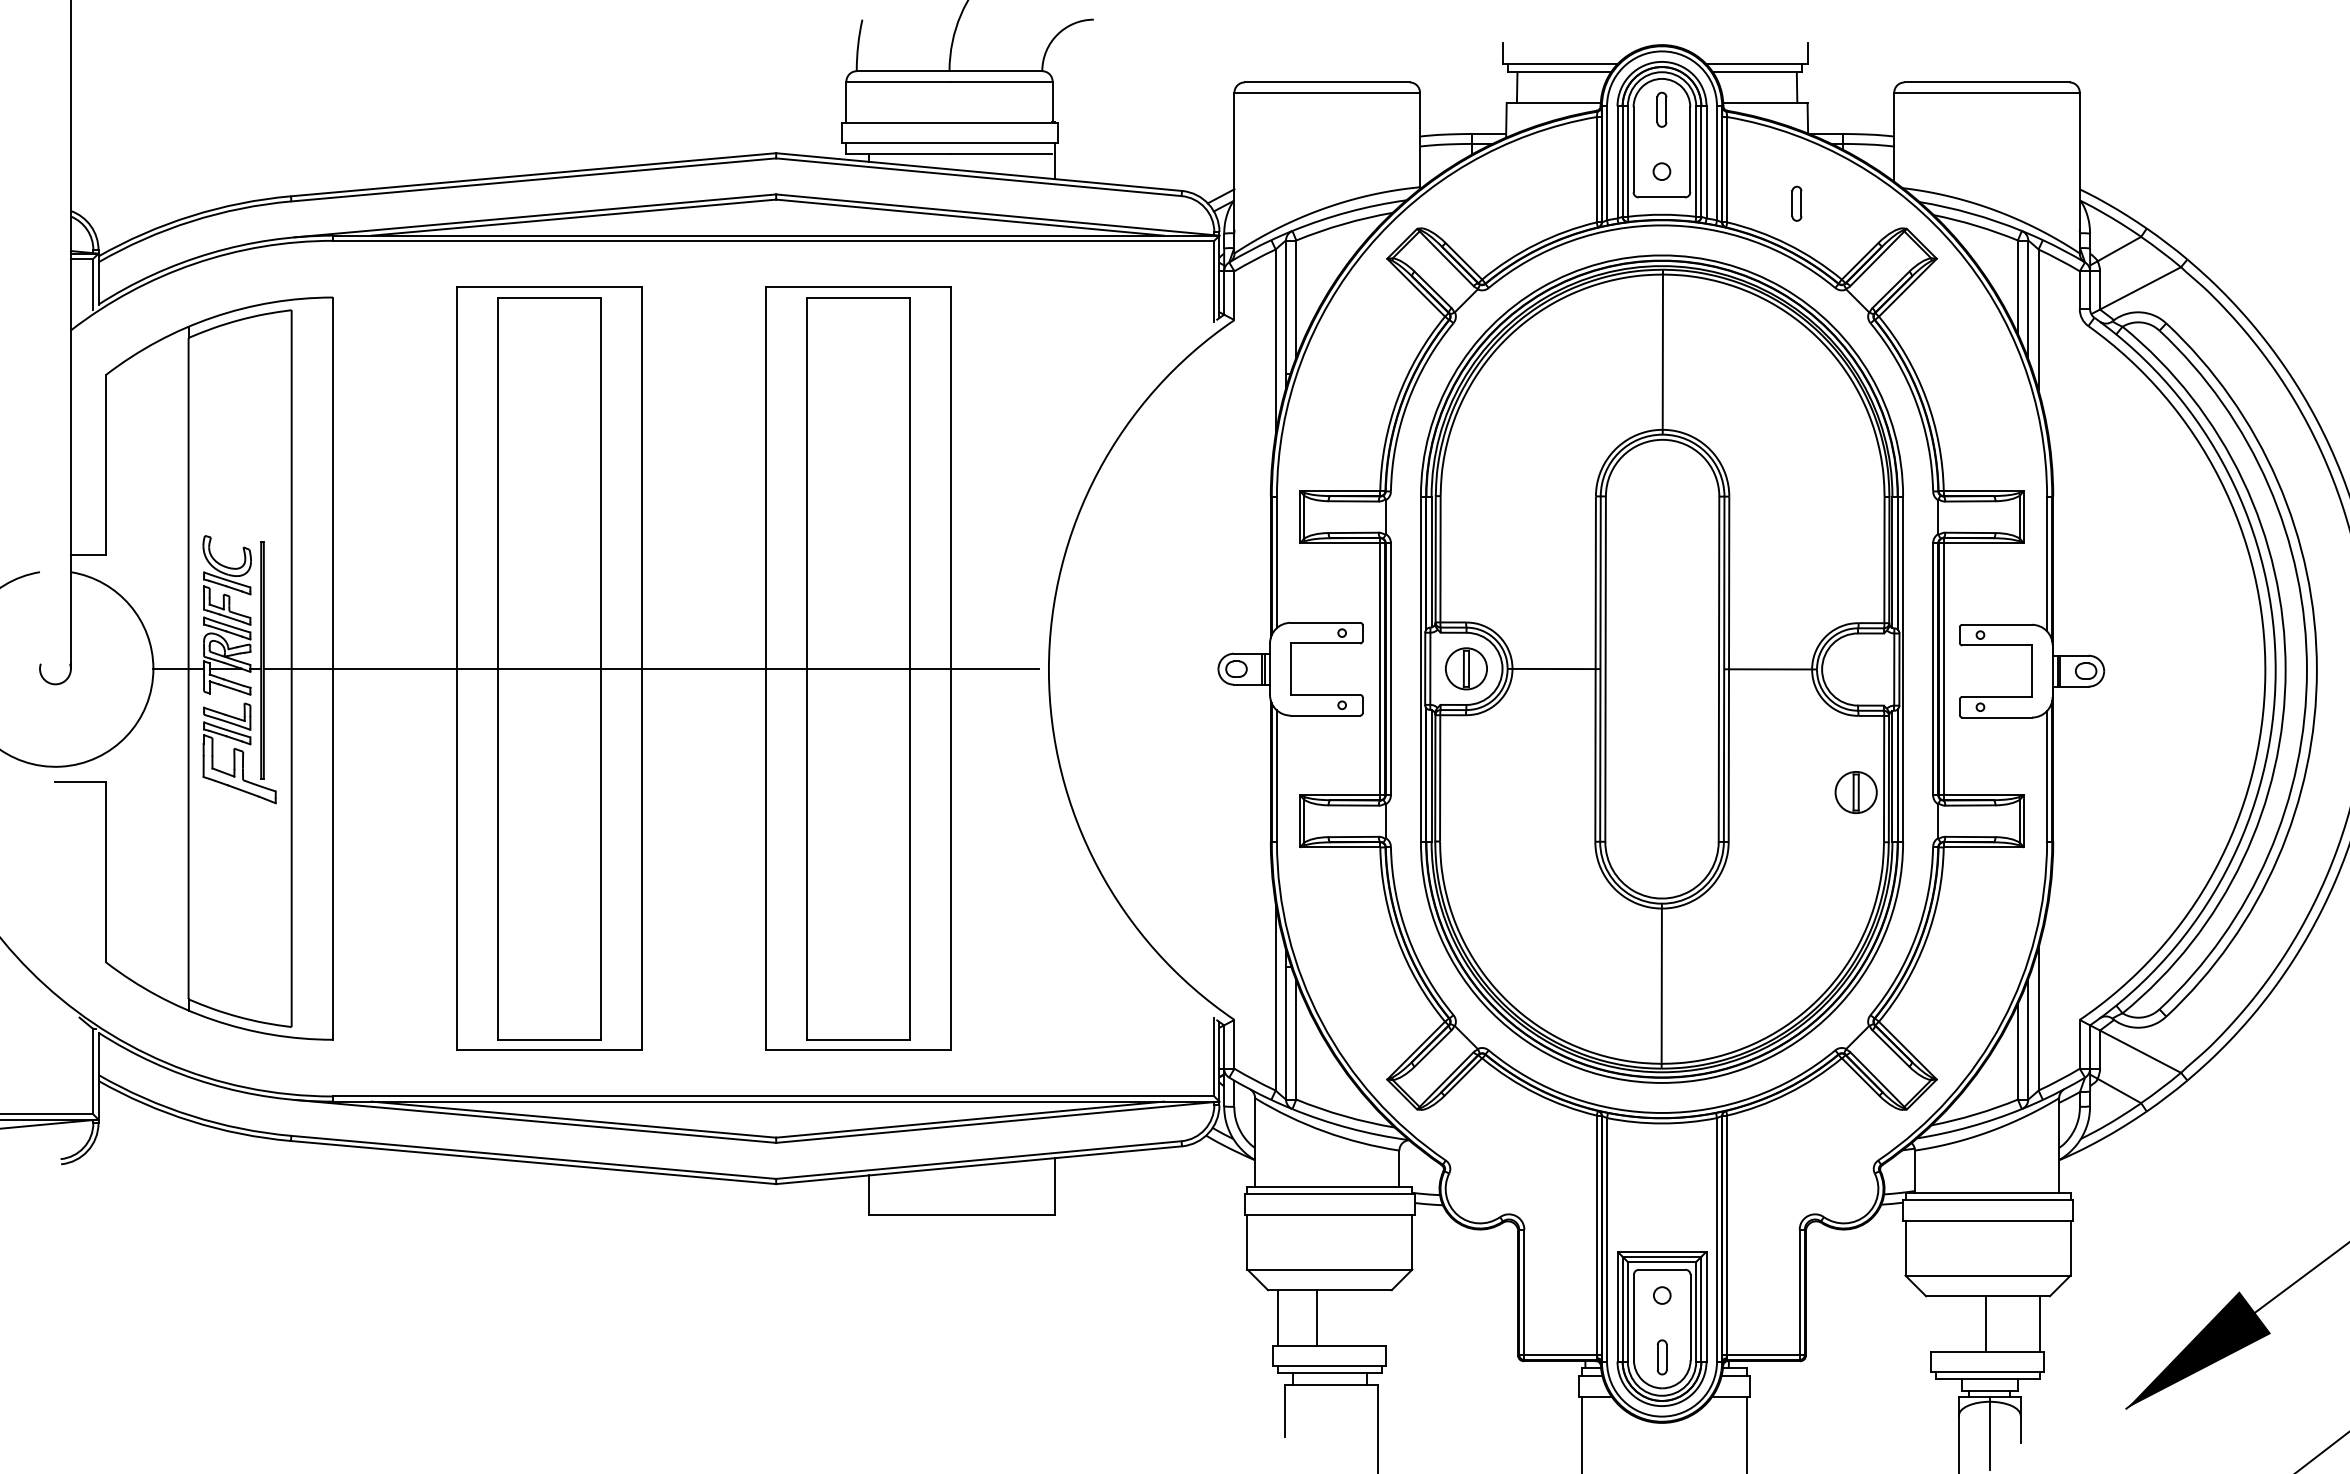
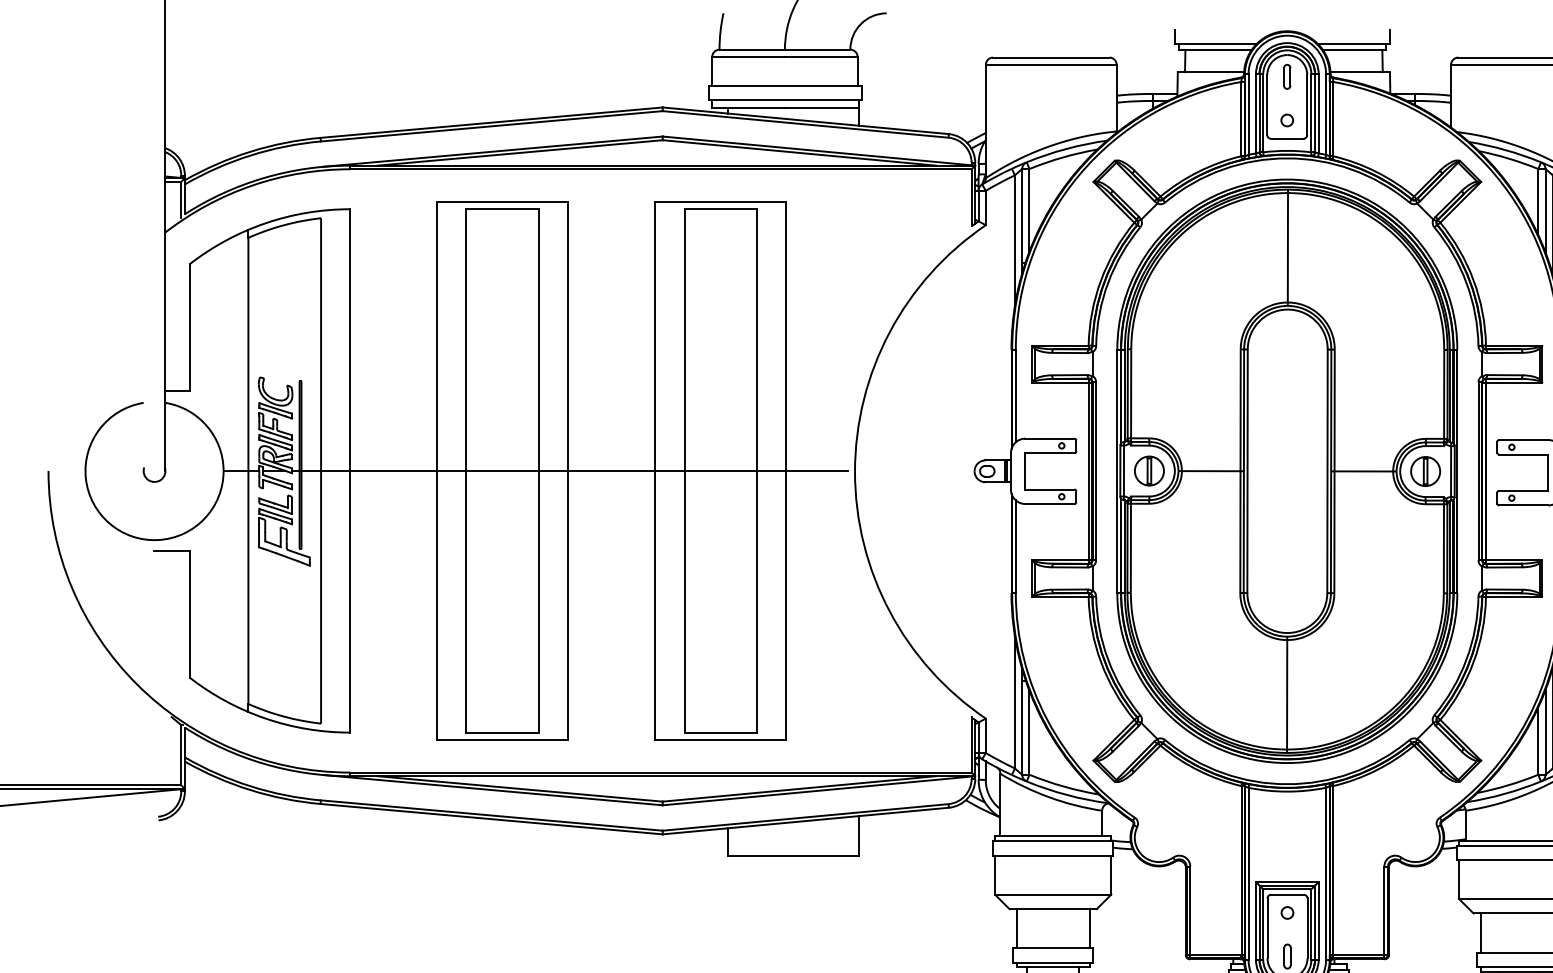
part: (1796, 203) -> (1382, 142), removed
part: (1855, 792) -> (1425, 471), moved
line: (1316, 1317) -> (1089, 928), moved
line: (1986, 1323) -> (1480, 932), moved

